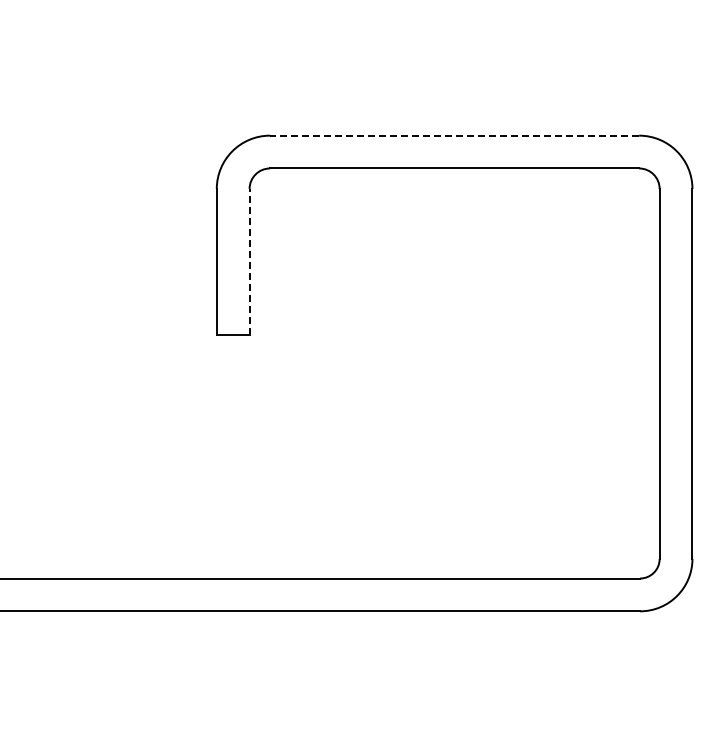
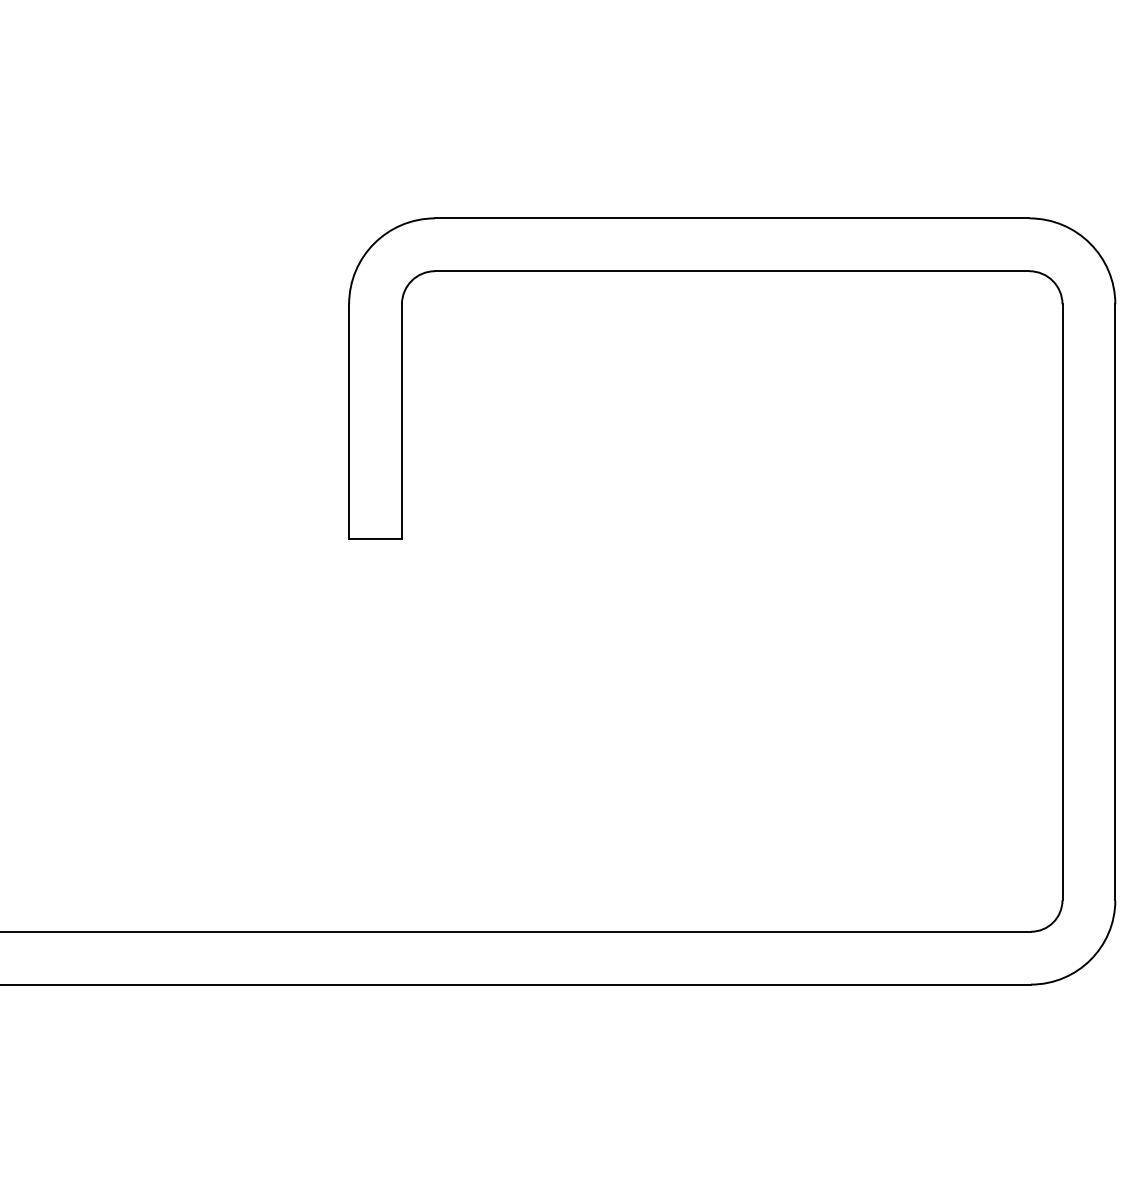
line: (454, 135) -> (732, 218), dashed -> solid
line: (249, 261) -> (401, 421), dashed -> solid

